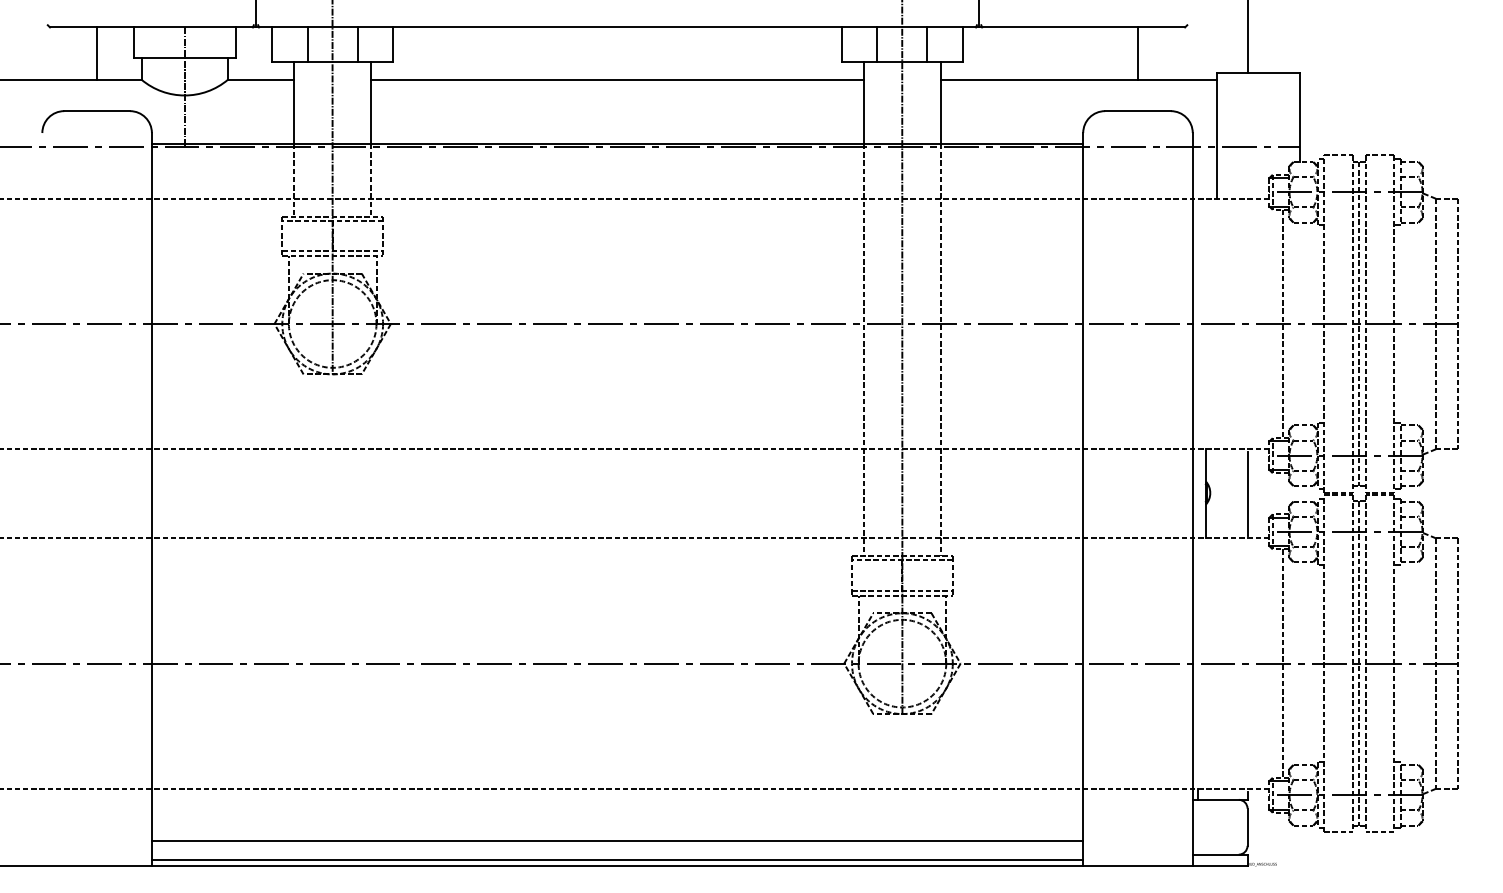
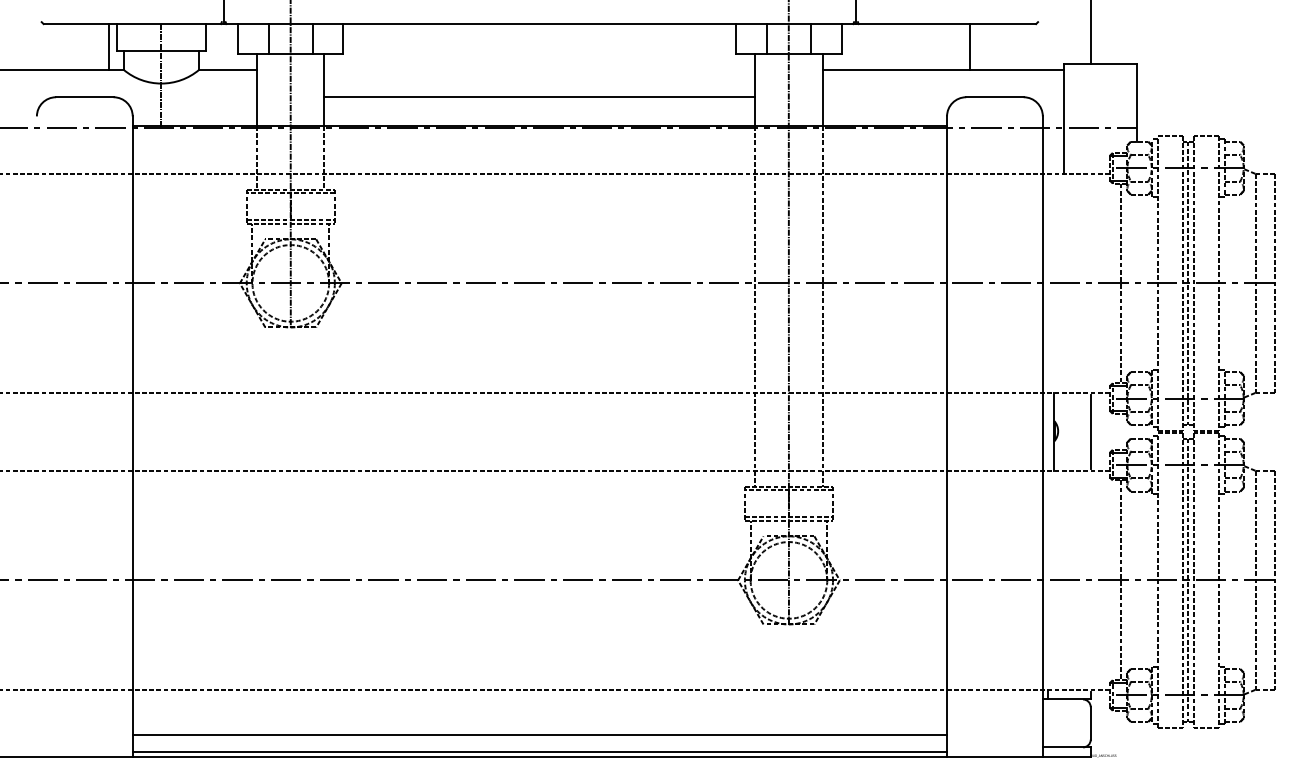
line: (97, 53) -> (109, 46), moved
line: (1137, 53) -> (969, 46), moved
line: (617, 79) -> (539, 96), moved

